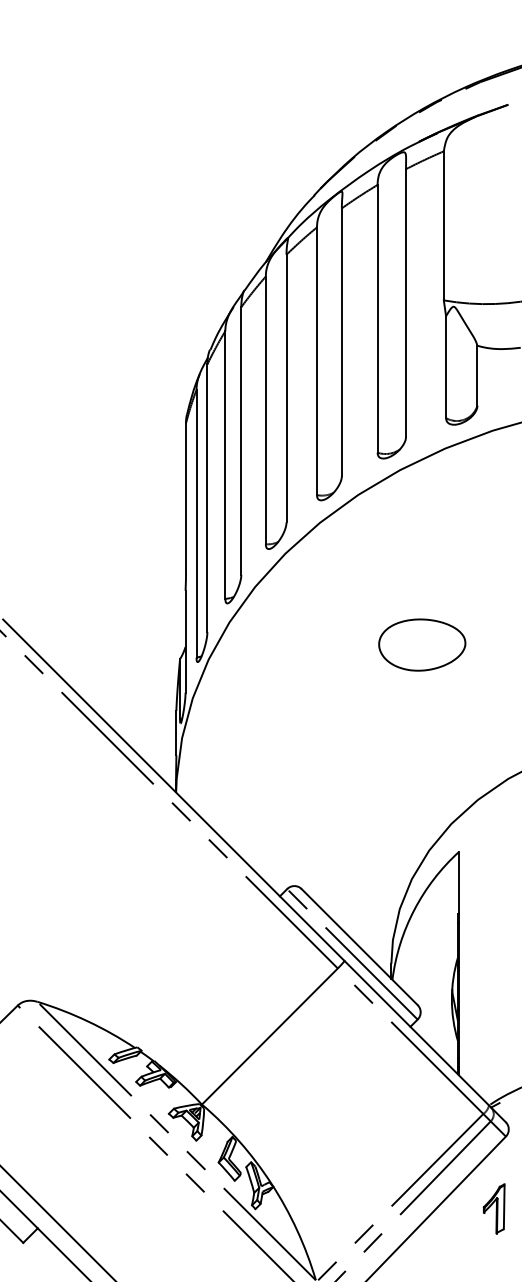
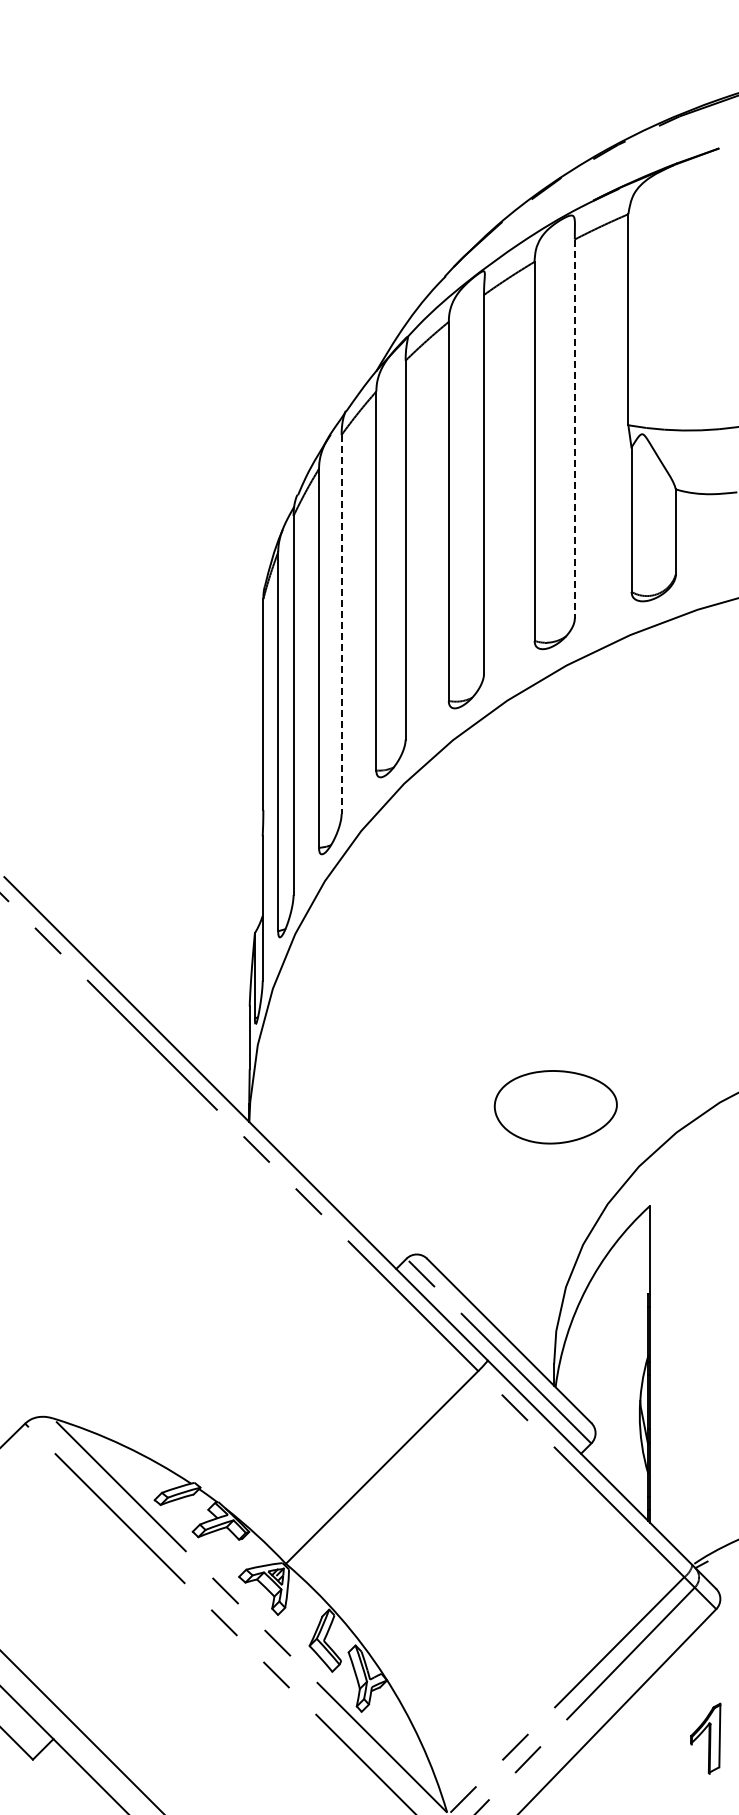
line: (405, 303) -> (574, 429), solid -> dashed
line: (241, 441) -> (341, 624), solid -> dashed
part: (422, 645) -> (555, 1107), moved
part: (494, 1208) -> (705, 1738), moved

